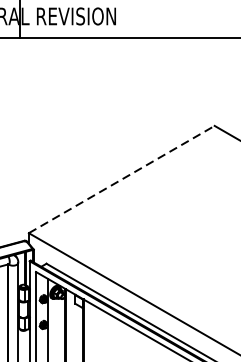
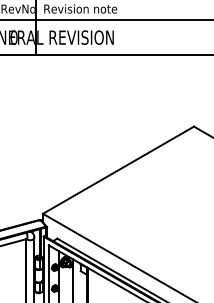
line: (121, 178) -> (118, 169), dashed -> solid

